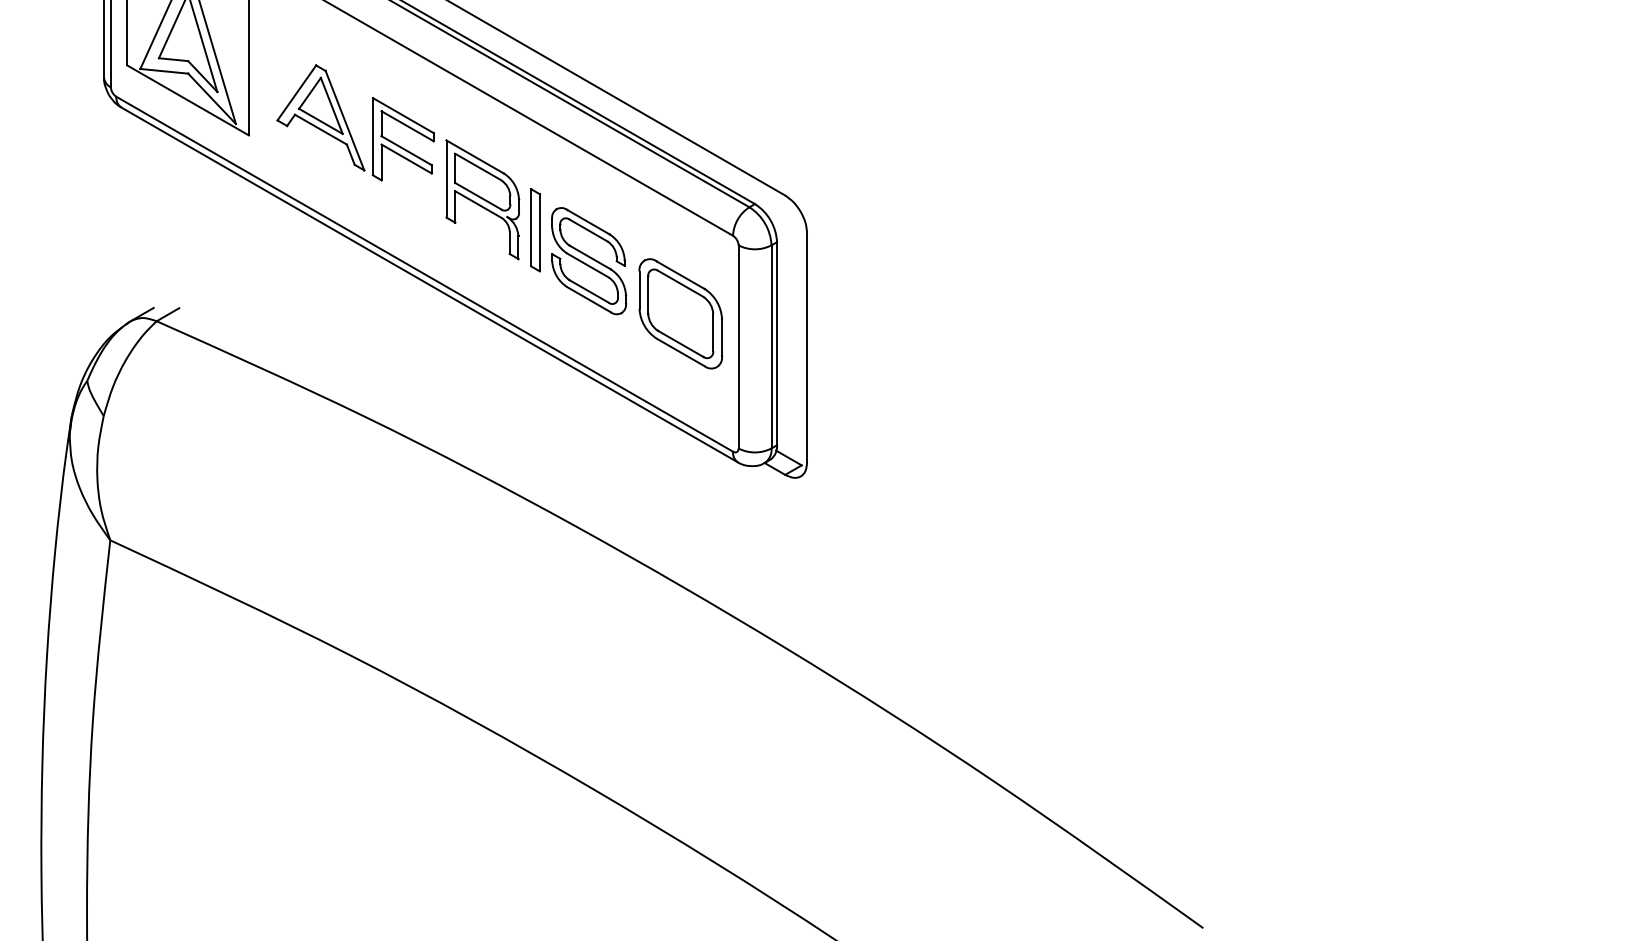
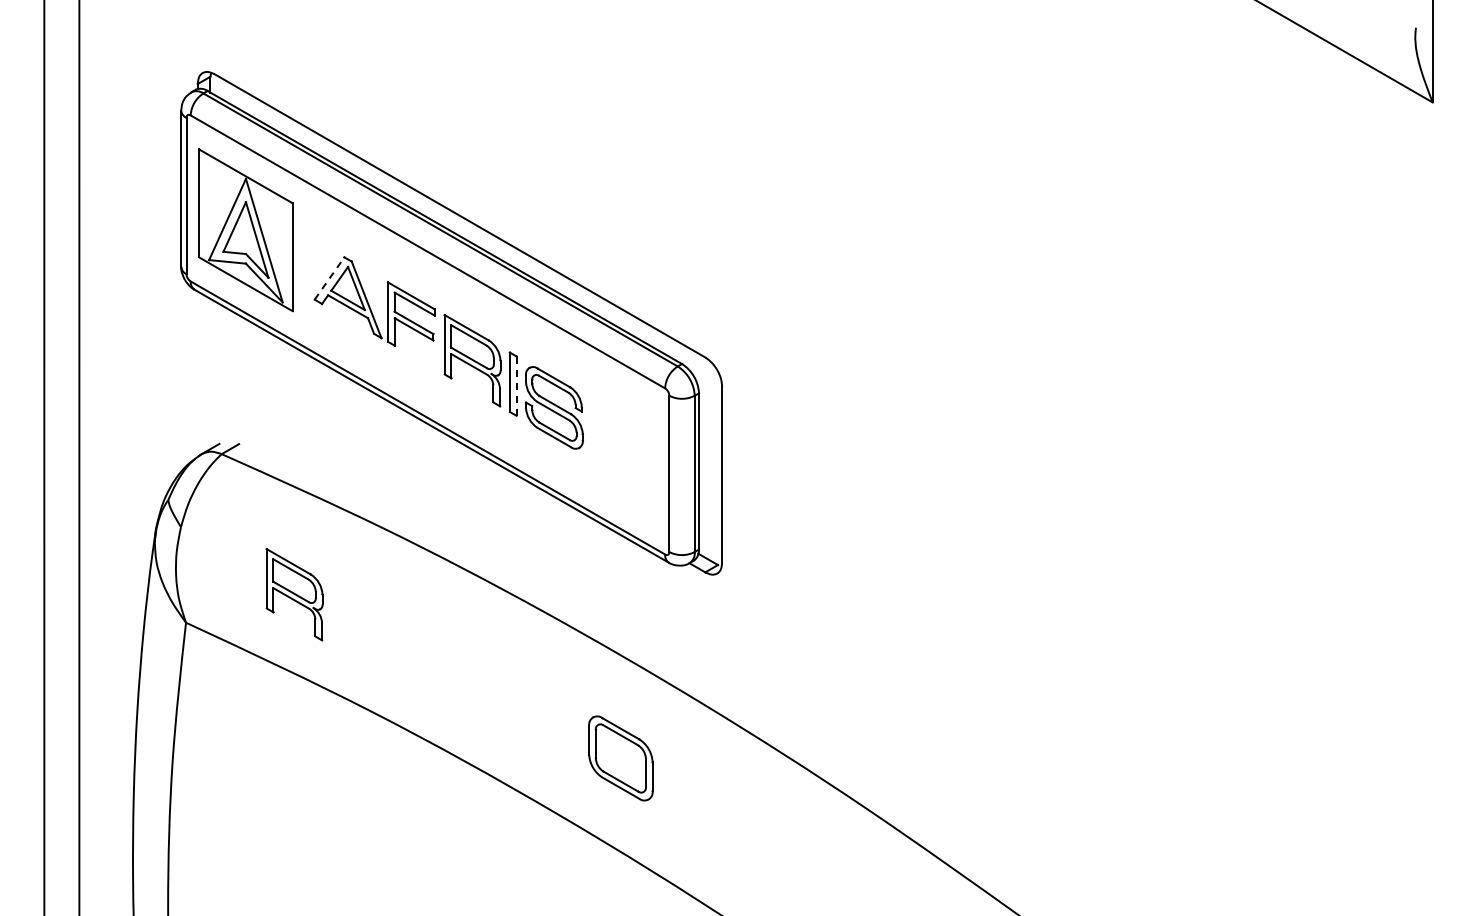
line: (296, 92) -> (329, 278), solid -> dashed
line: (539, 233) -> (516, 386), solid -> dashed
part: (680, 313) -> (620, 758), moved
part: (251, 503) -> (294, 594), added

